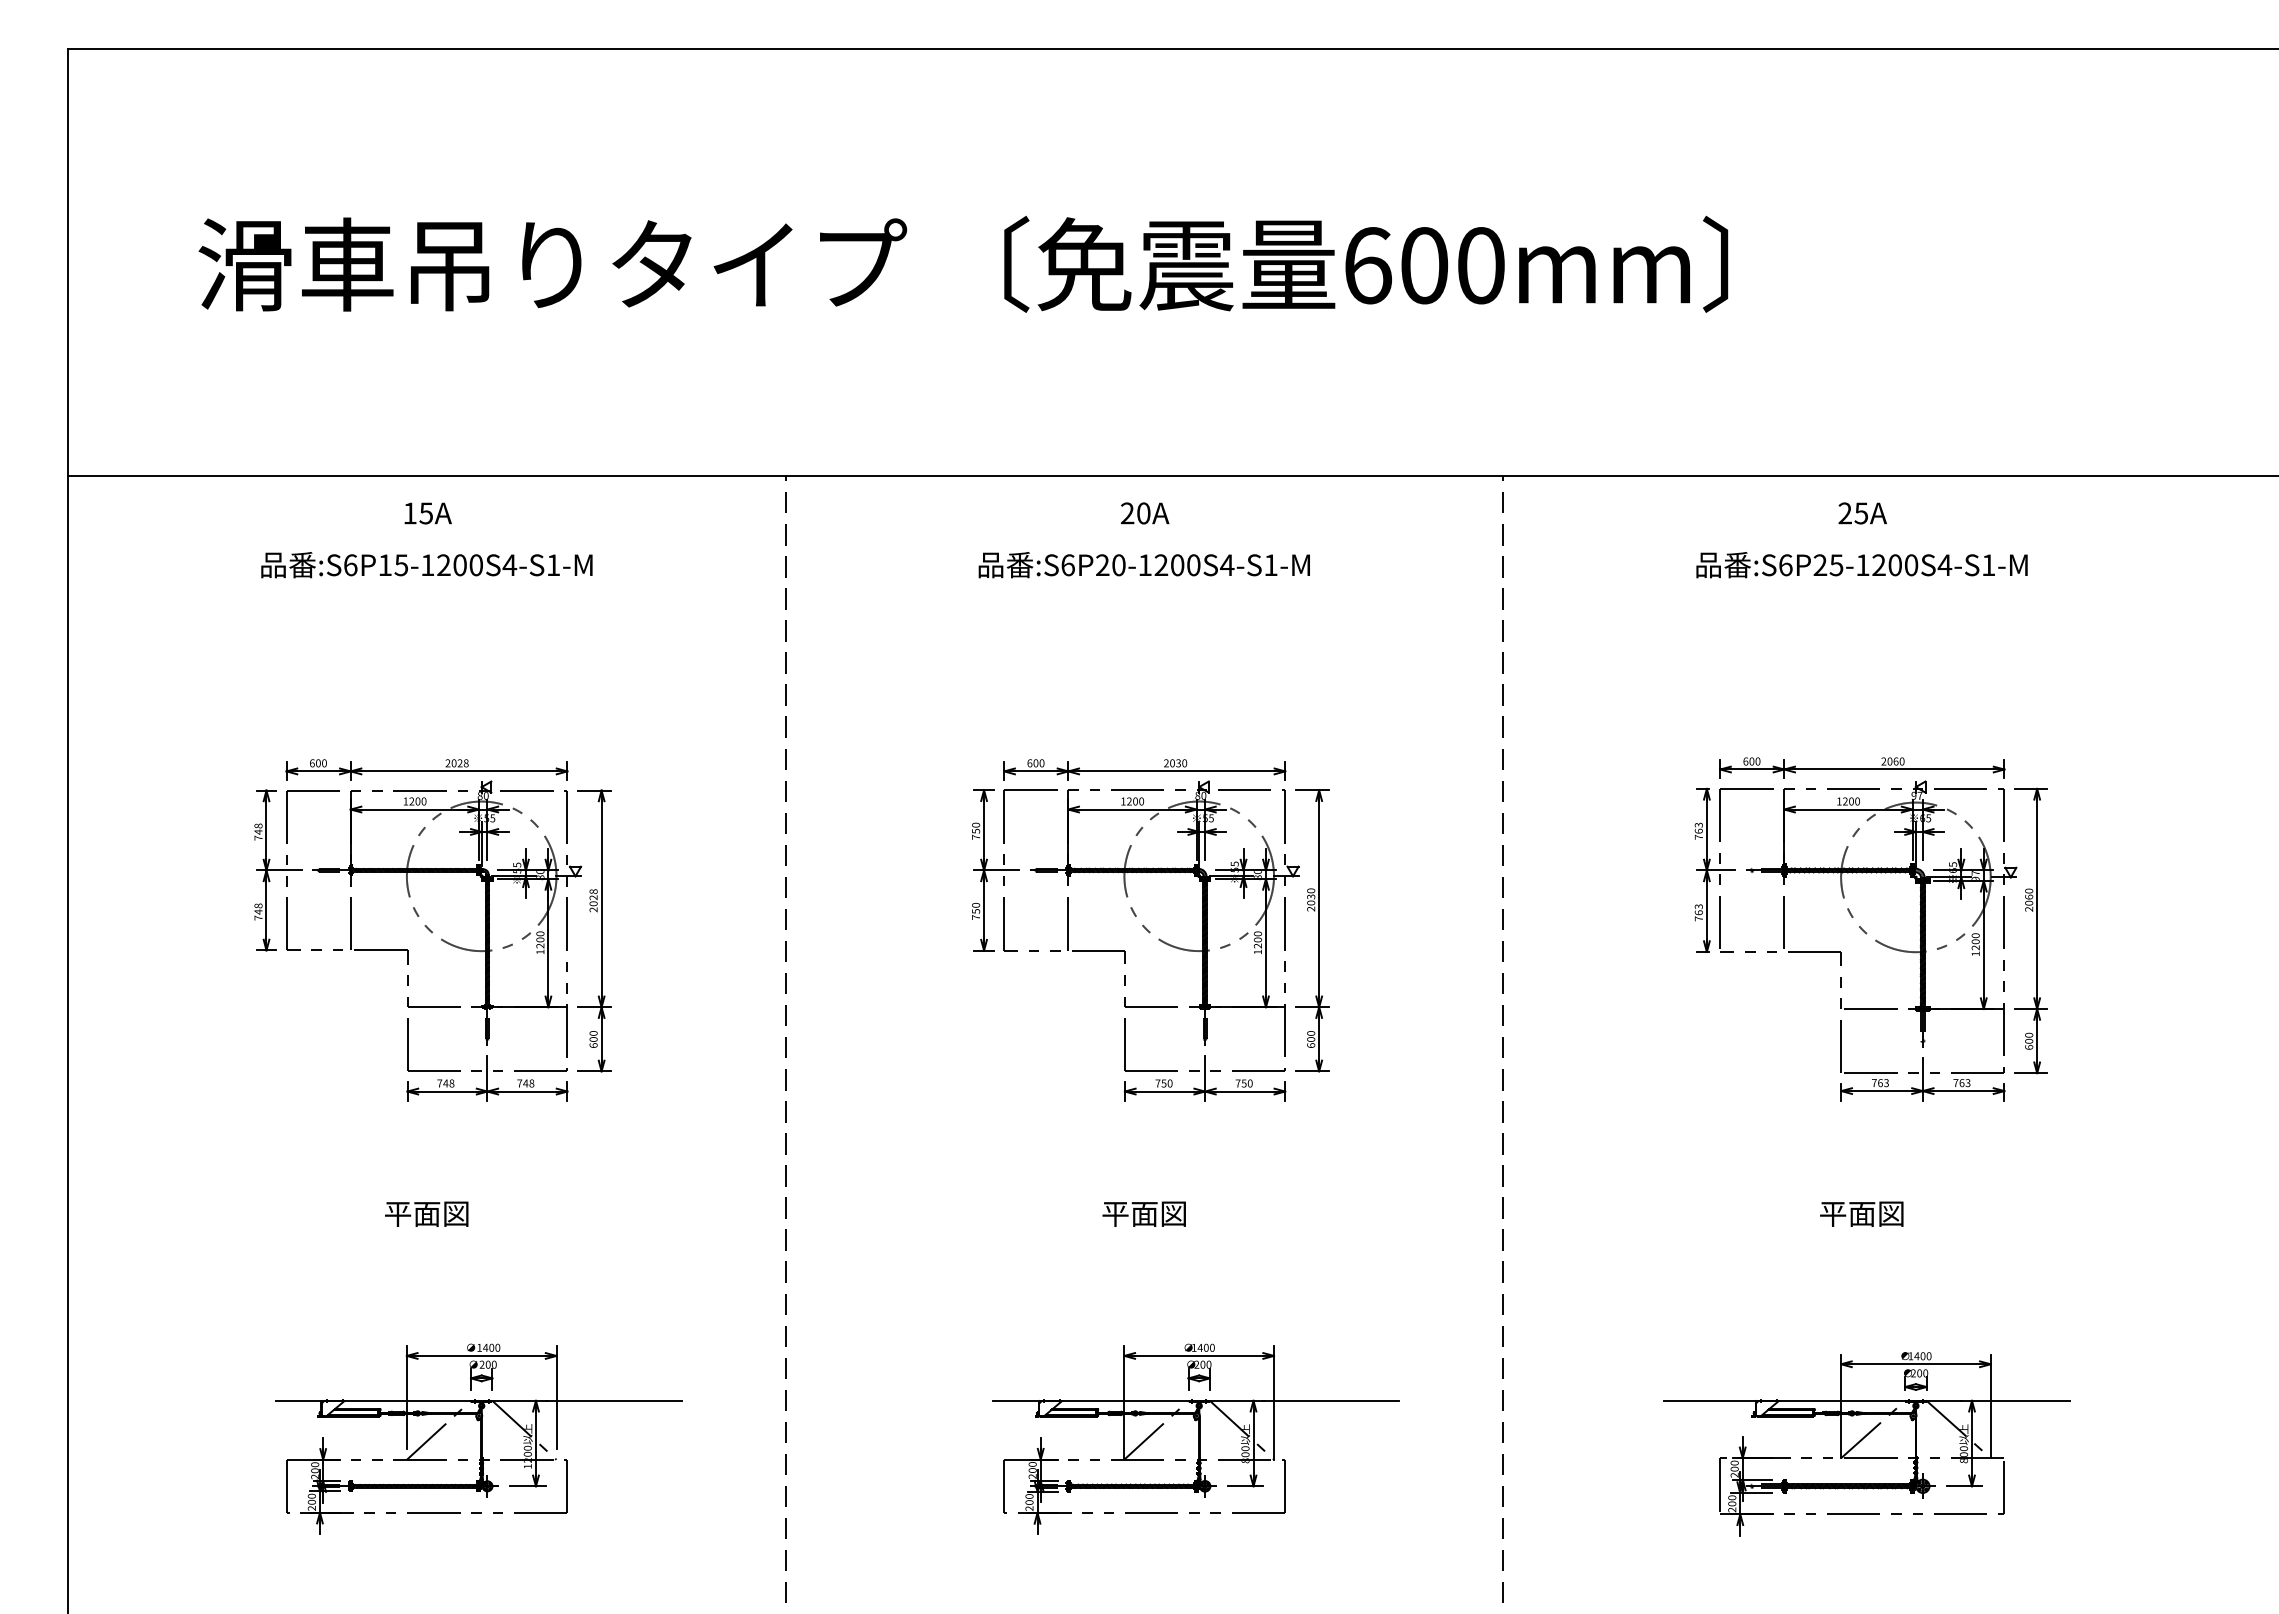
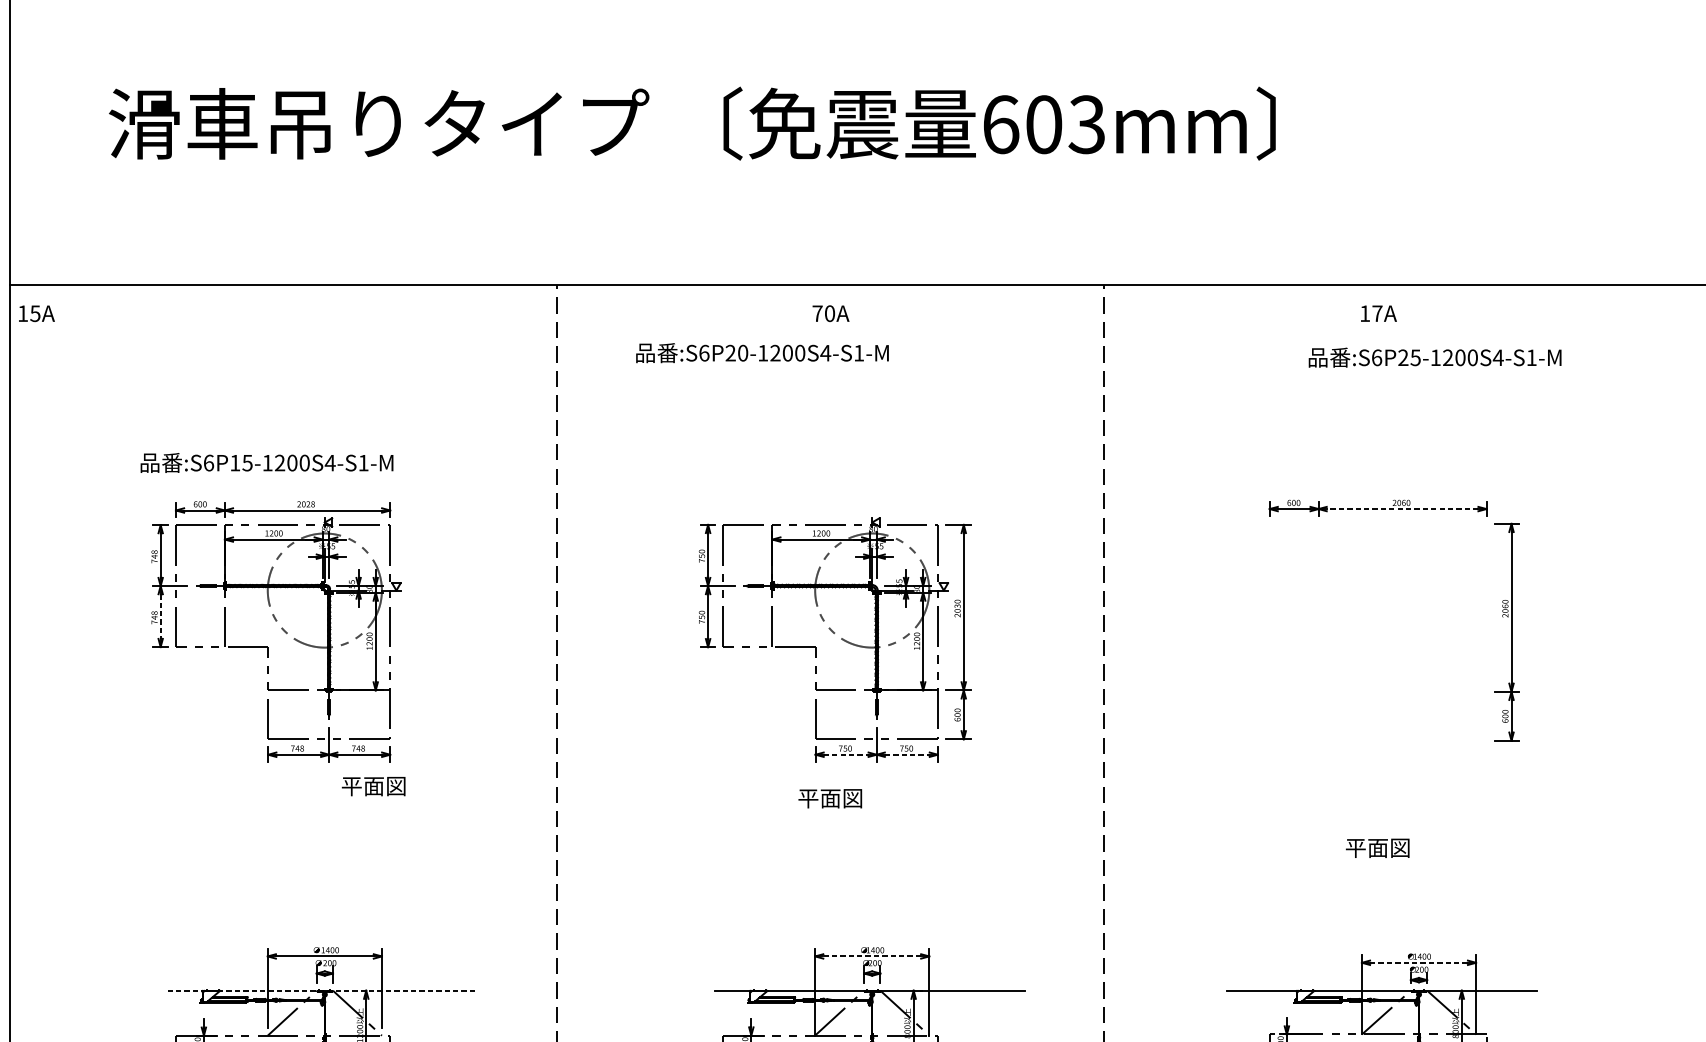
text: (1480, 265) -> (1086, 124), 600mm -> 603mm
text: (427, 513) -> (36, 313), moved
text: (1127, 513) -> (817, 313), 20A -> 70A
text: (1853, 513) -> (1371, 313), 25A -> 17A
text: (426, 565) -> (266, 463), moved
text: (1143, 565) -> (761, 353), moved
text: (1861, 565) -> (1434, 357), moved
part: (1144, 769) -> (830, 509), removed
line: (1893, 769) -> (1401, 509), solid -> dashed
line: (266, 910) -> (160, 616), solid -> dashed
part: (601, 930) -> (416, 631), removed
part: (1863, 932) -> (1379, 633), removed
line: (1165, 1091) -> (846, 754), solid -> dashed
line: (1245, 1091) -> (907, 754), solid -> dashed
text: (426, 1213) -> (373, 785), moved
text: (1143, 1213) -> (829, 798), moved
line: (1198, 1355) -> (871, 956), solid -> dashed
line: (1916, 1364) -> (1419, 962), solid -> dashed
line: (479, 1400) -> (323, 990), solid -> dashed

